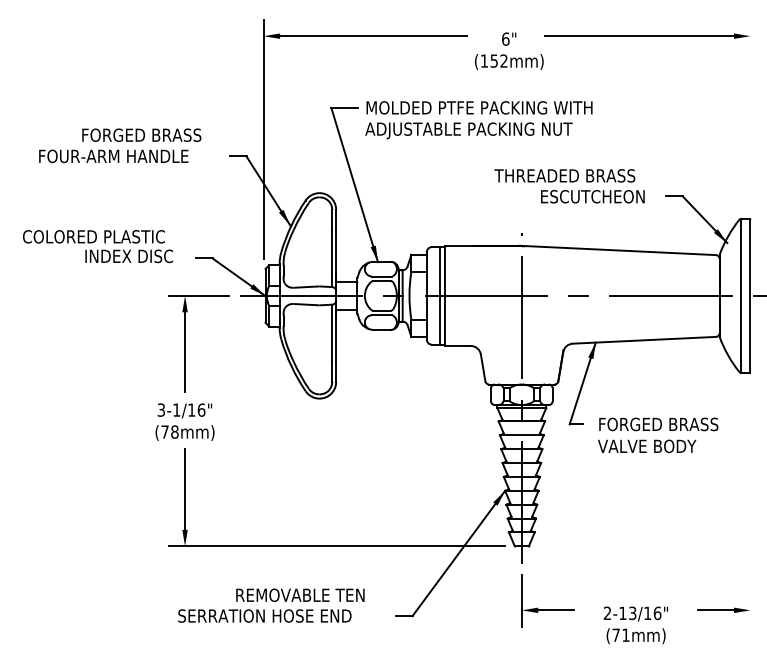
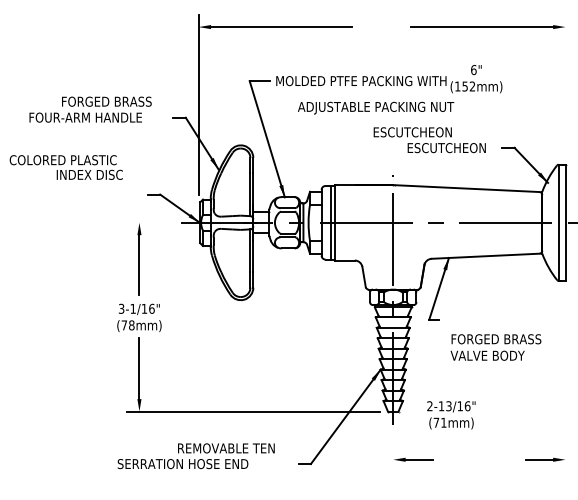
text: (509, 50) -> (476, 78), moved
text: (468, 130) -> (375, 107), moved
text: (564, 175) -> (425, 132), THREADED BRASS -> ESCUTCHEON
text: (97, 246) -> (65, 167), moved
line: (198, 295) -> (149, 222), removed
text: (658, 435) -> (496, 347), moved
line: (521, 600) -> (392, 452), removed
text: (264, 615) -> (182, 463), moved
text: (635, 625) -> (451, 415), moved

